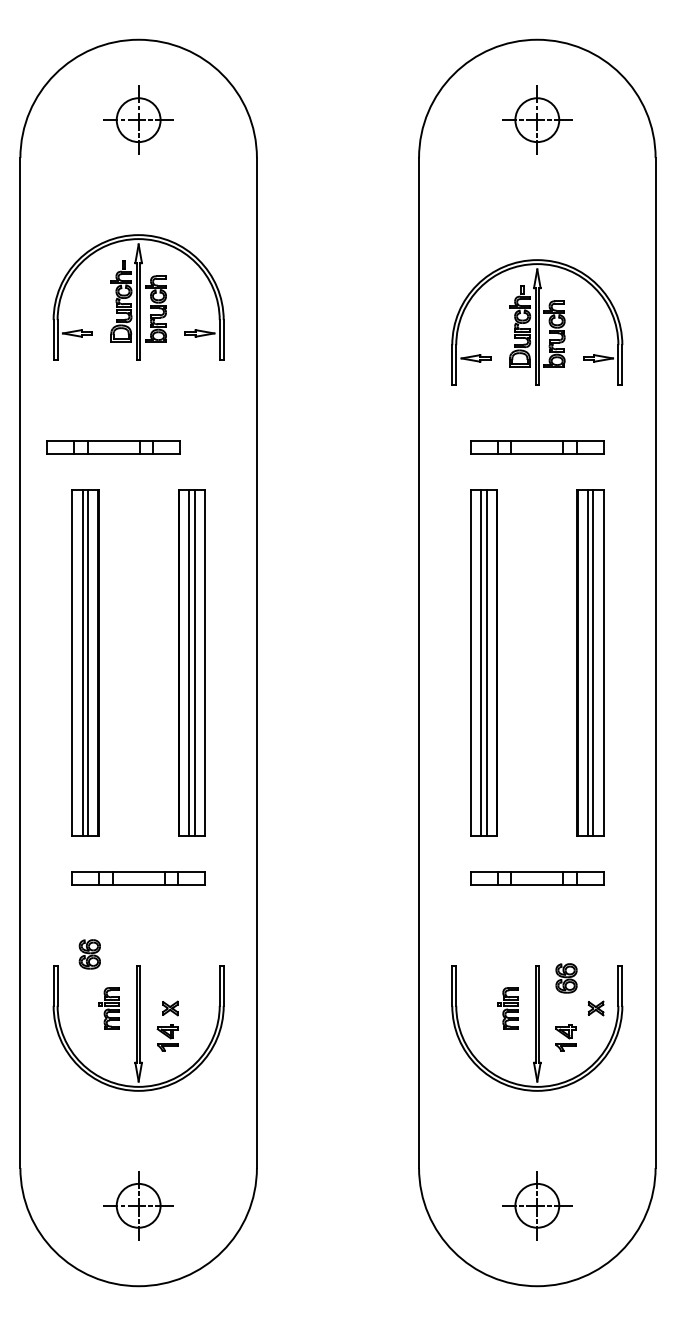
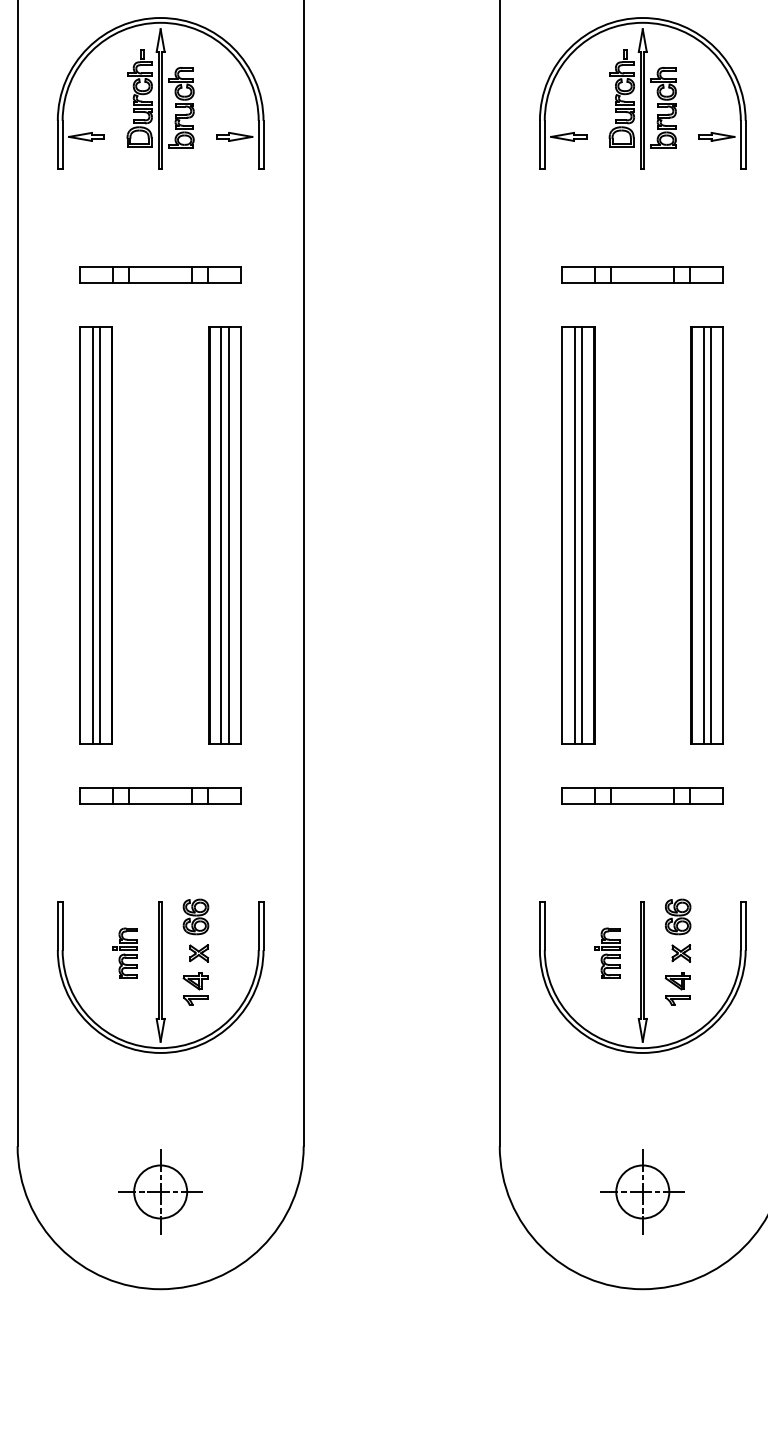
part: (537, 322) -> (643, 93), moved
part: (113, 447) -> (160, 274), moved
part: (89, 954) -> (195, 917), moved
part: (595, 1008) -> (680, 953), moved

